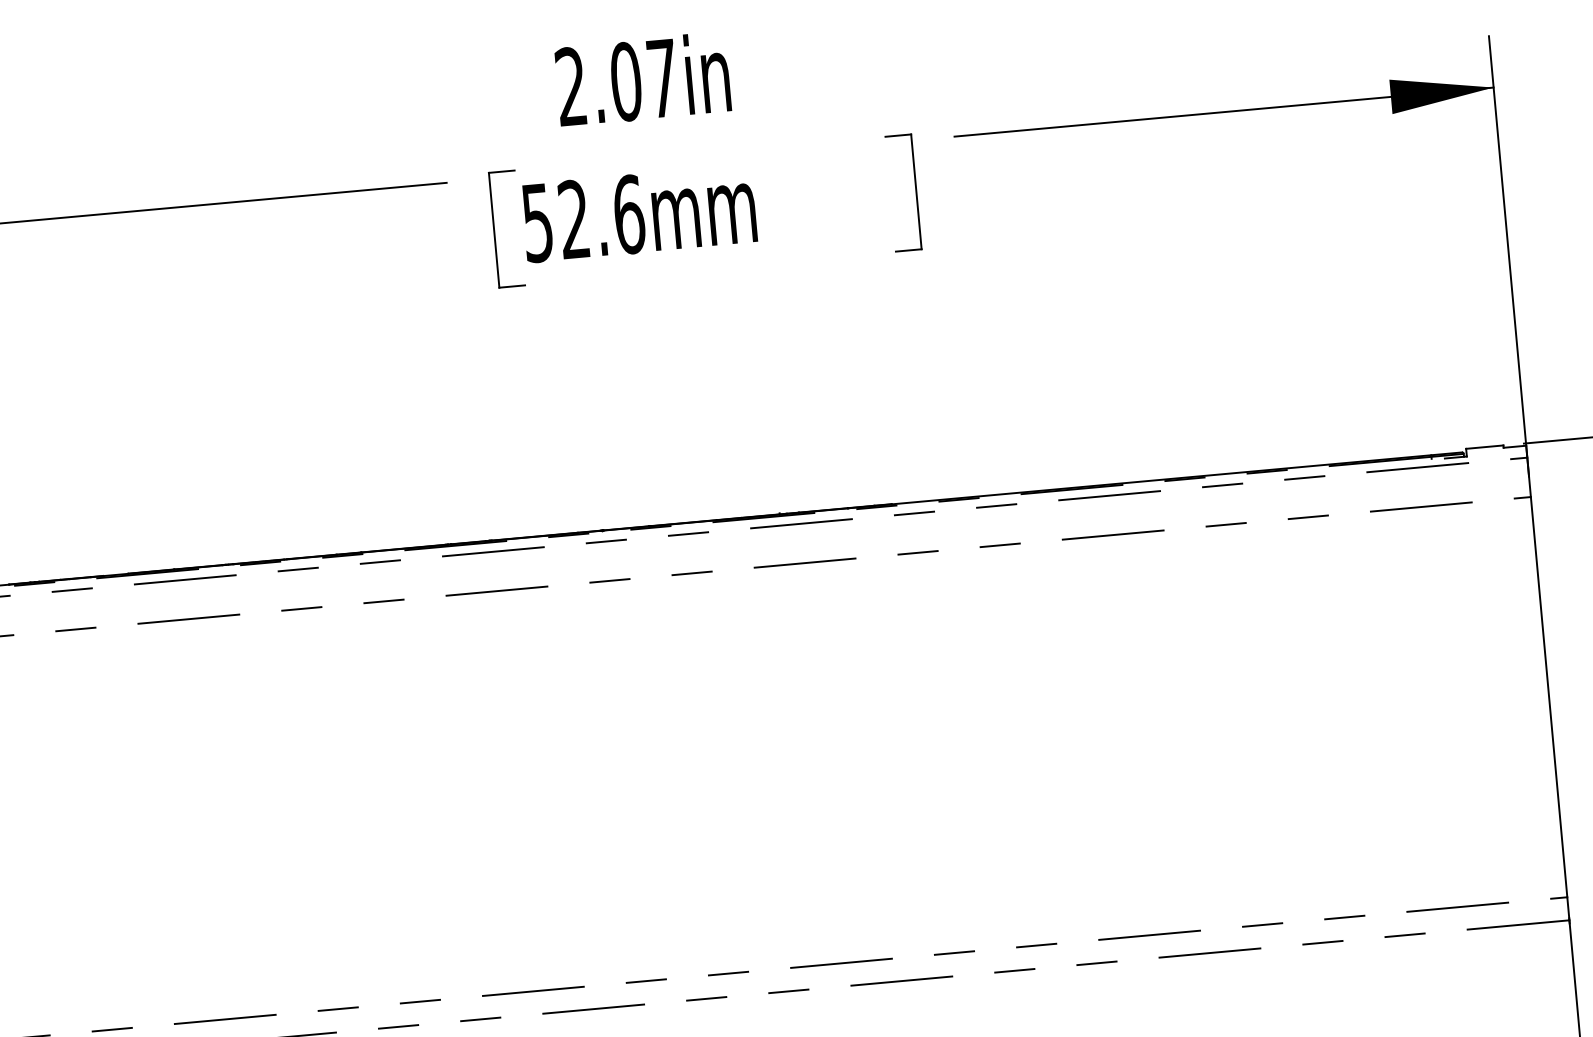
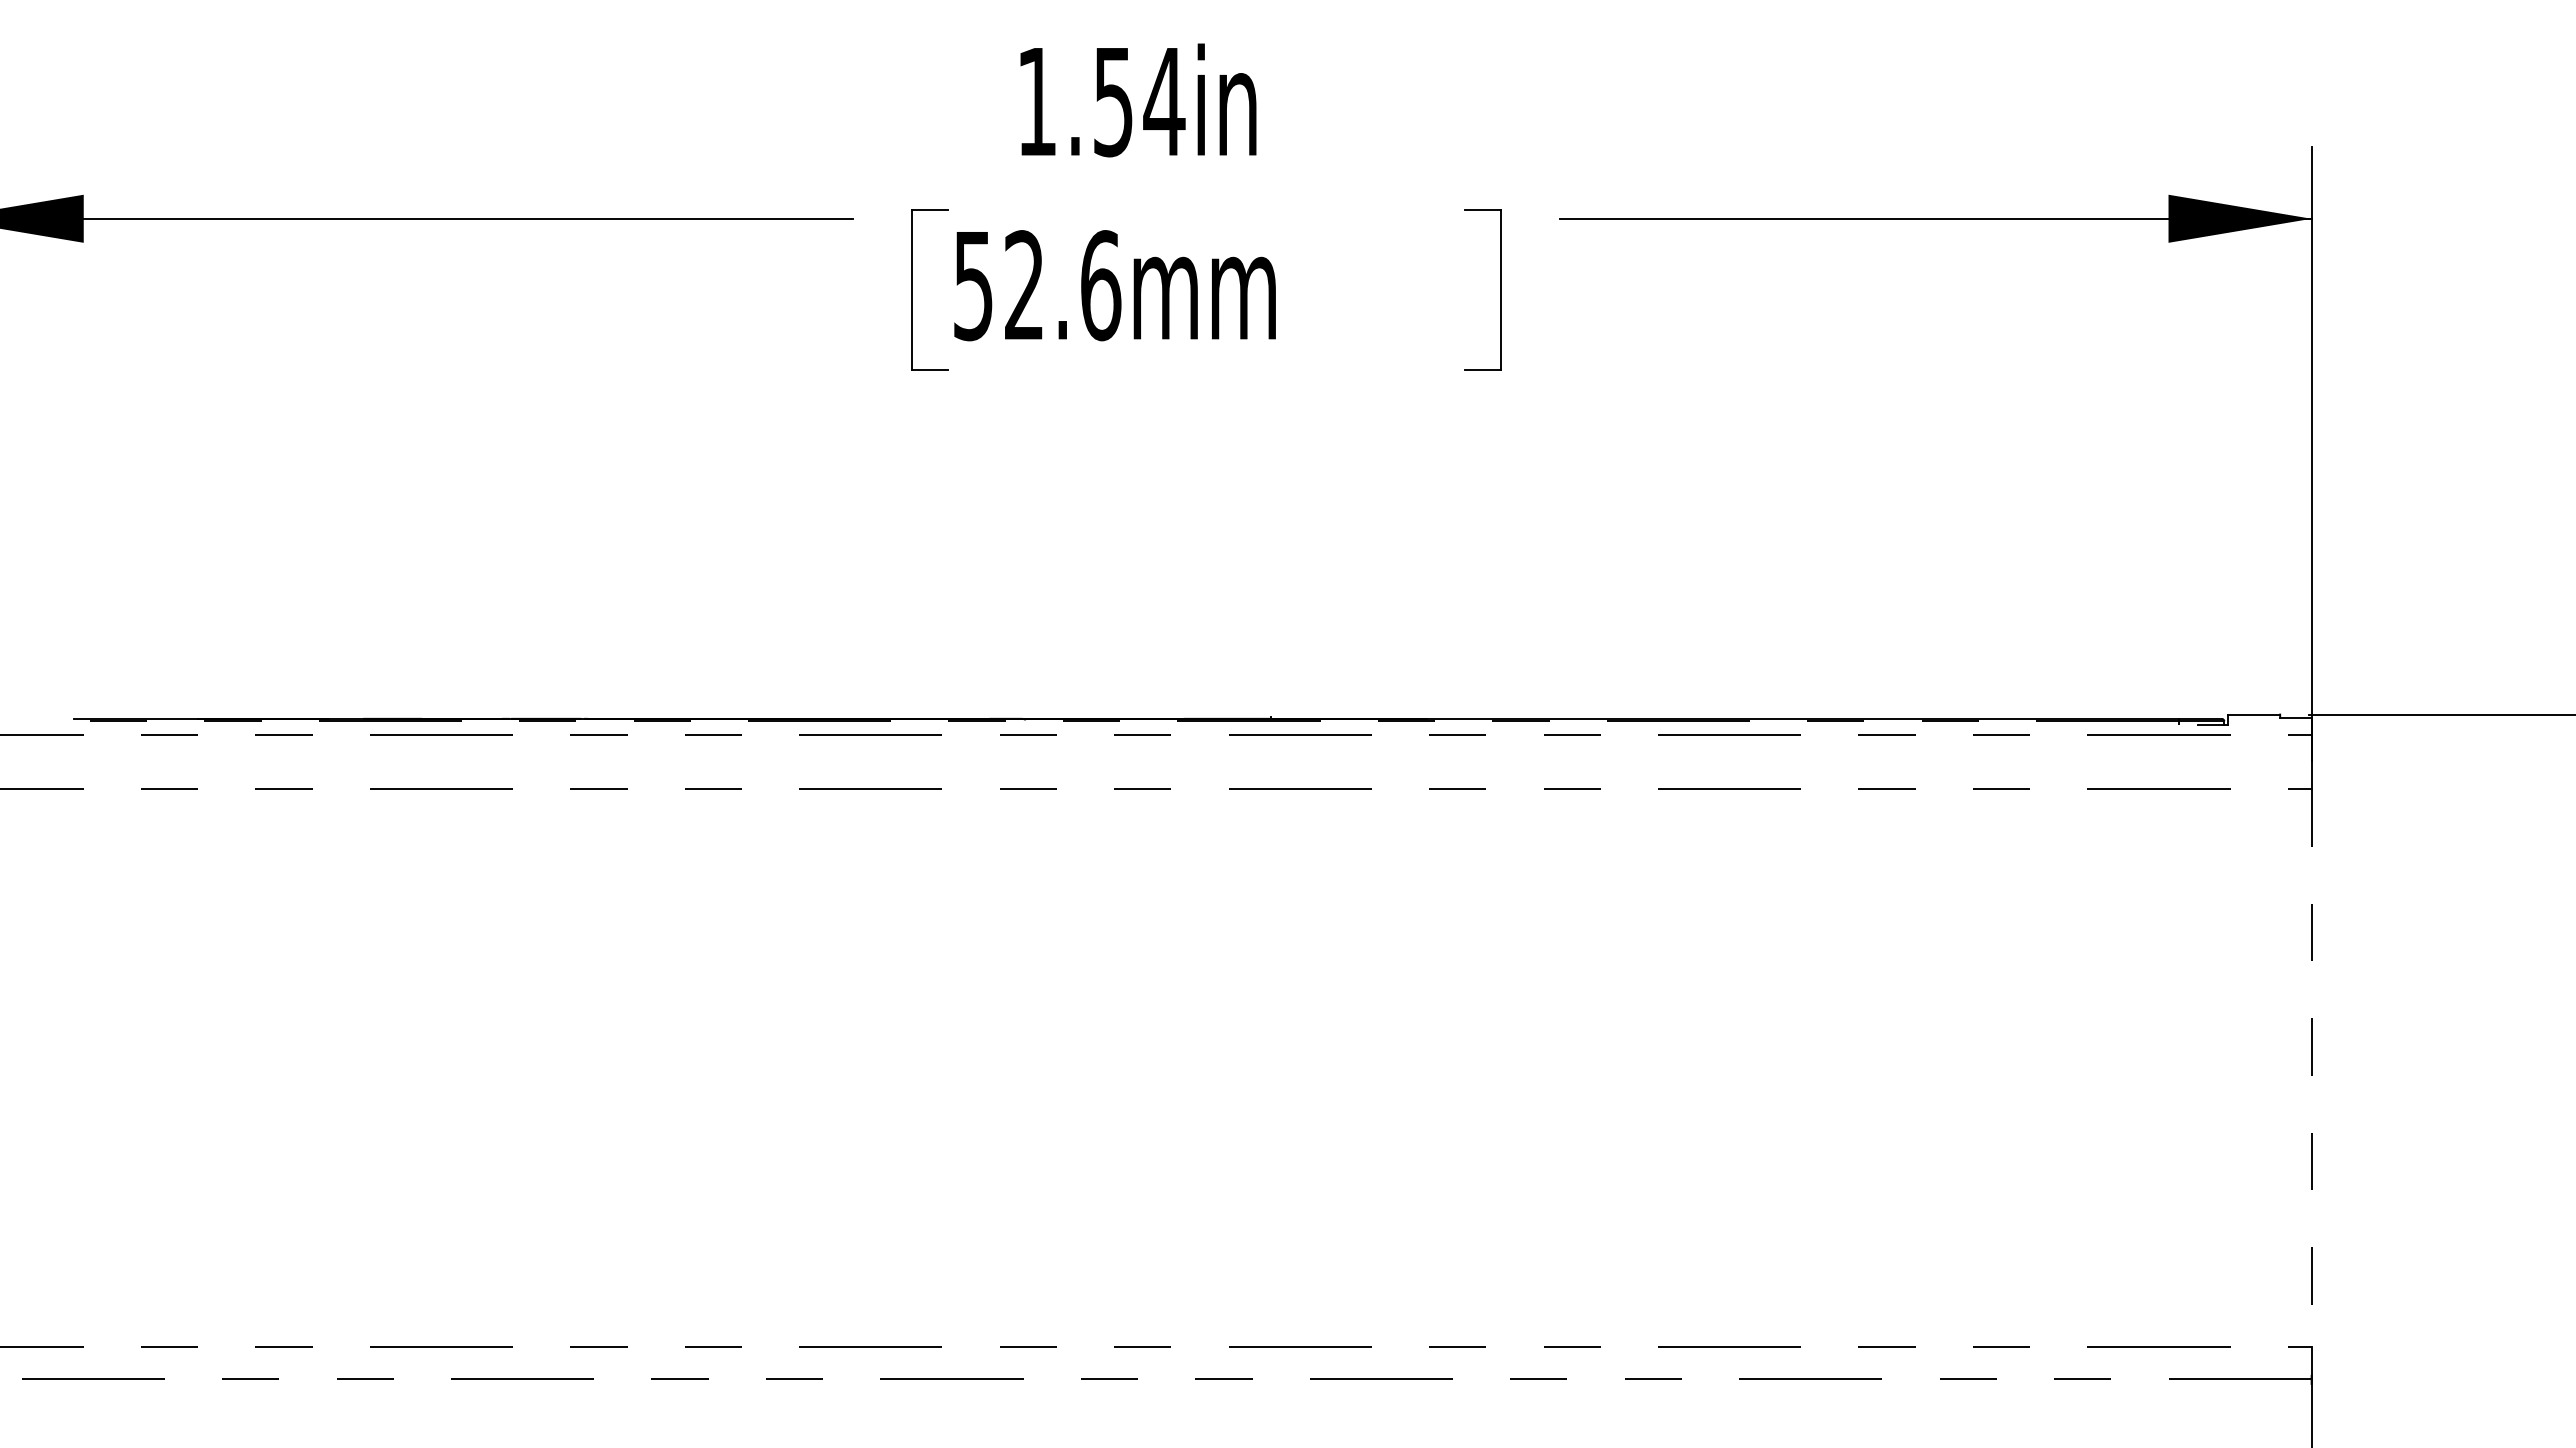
text: (617, 82) -> (1101, 101), 2.07in -> 1.54in
line: (1549, 697) -> (2311, 1068), solid -> dashed

